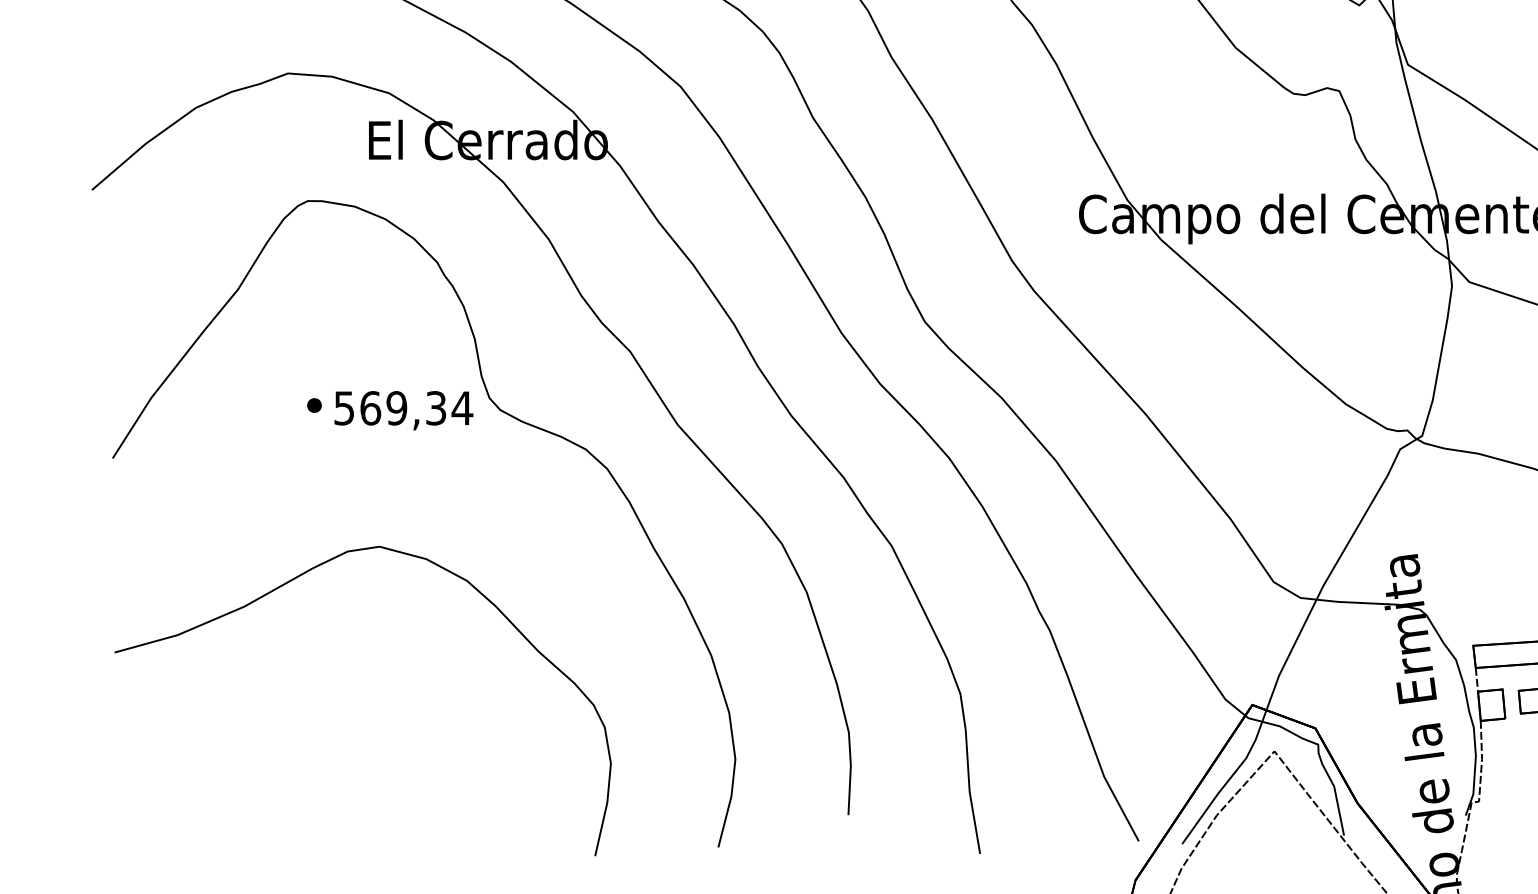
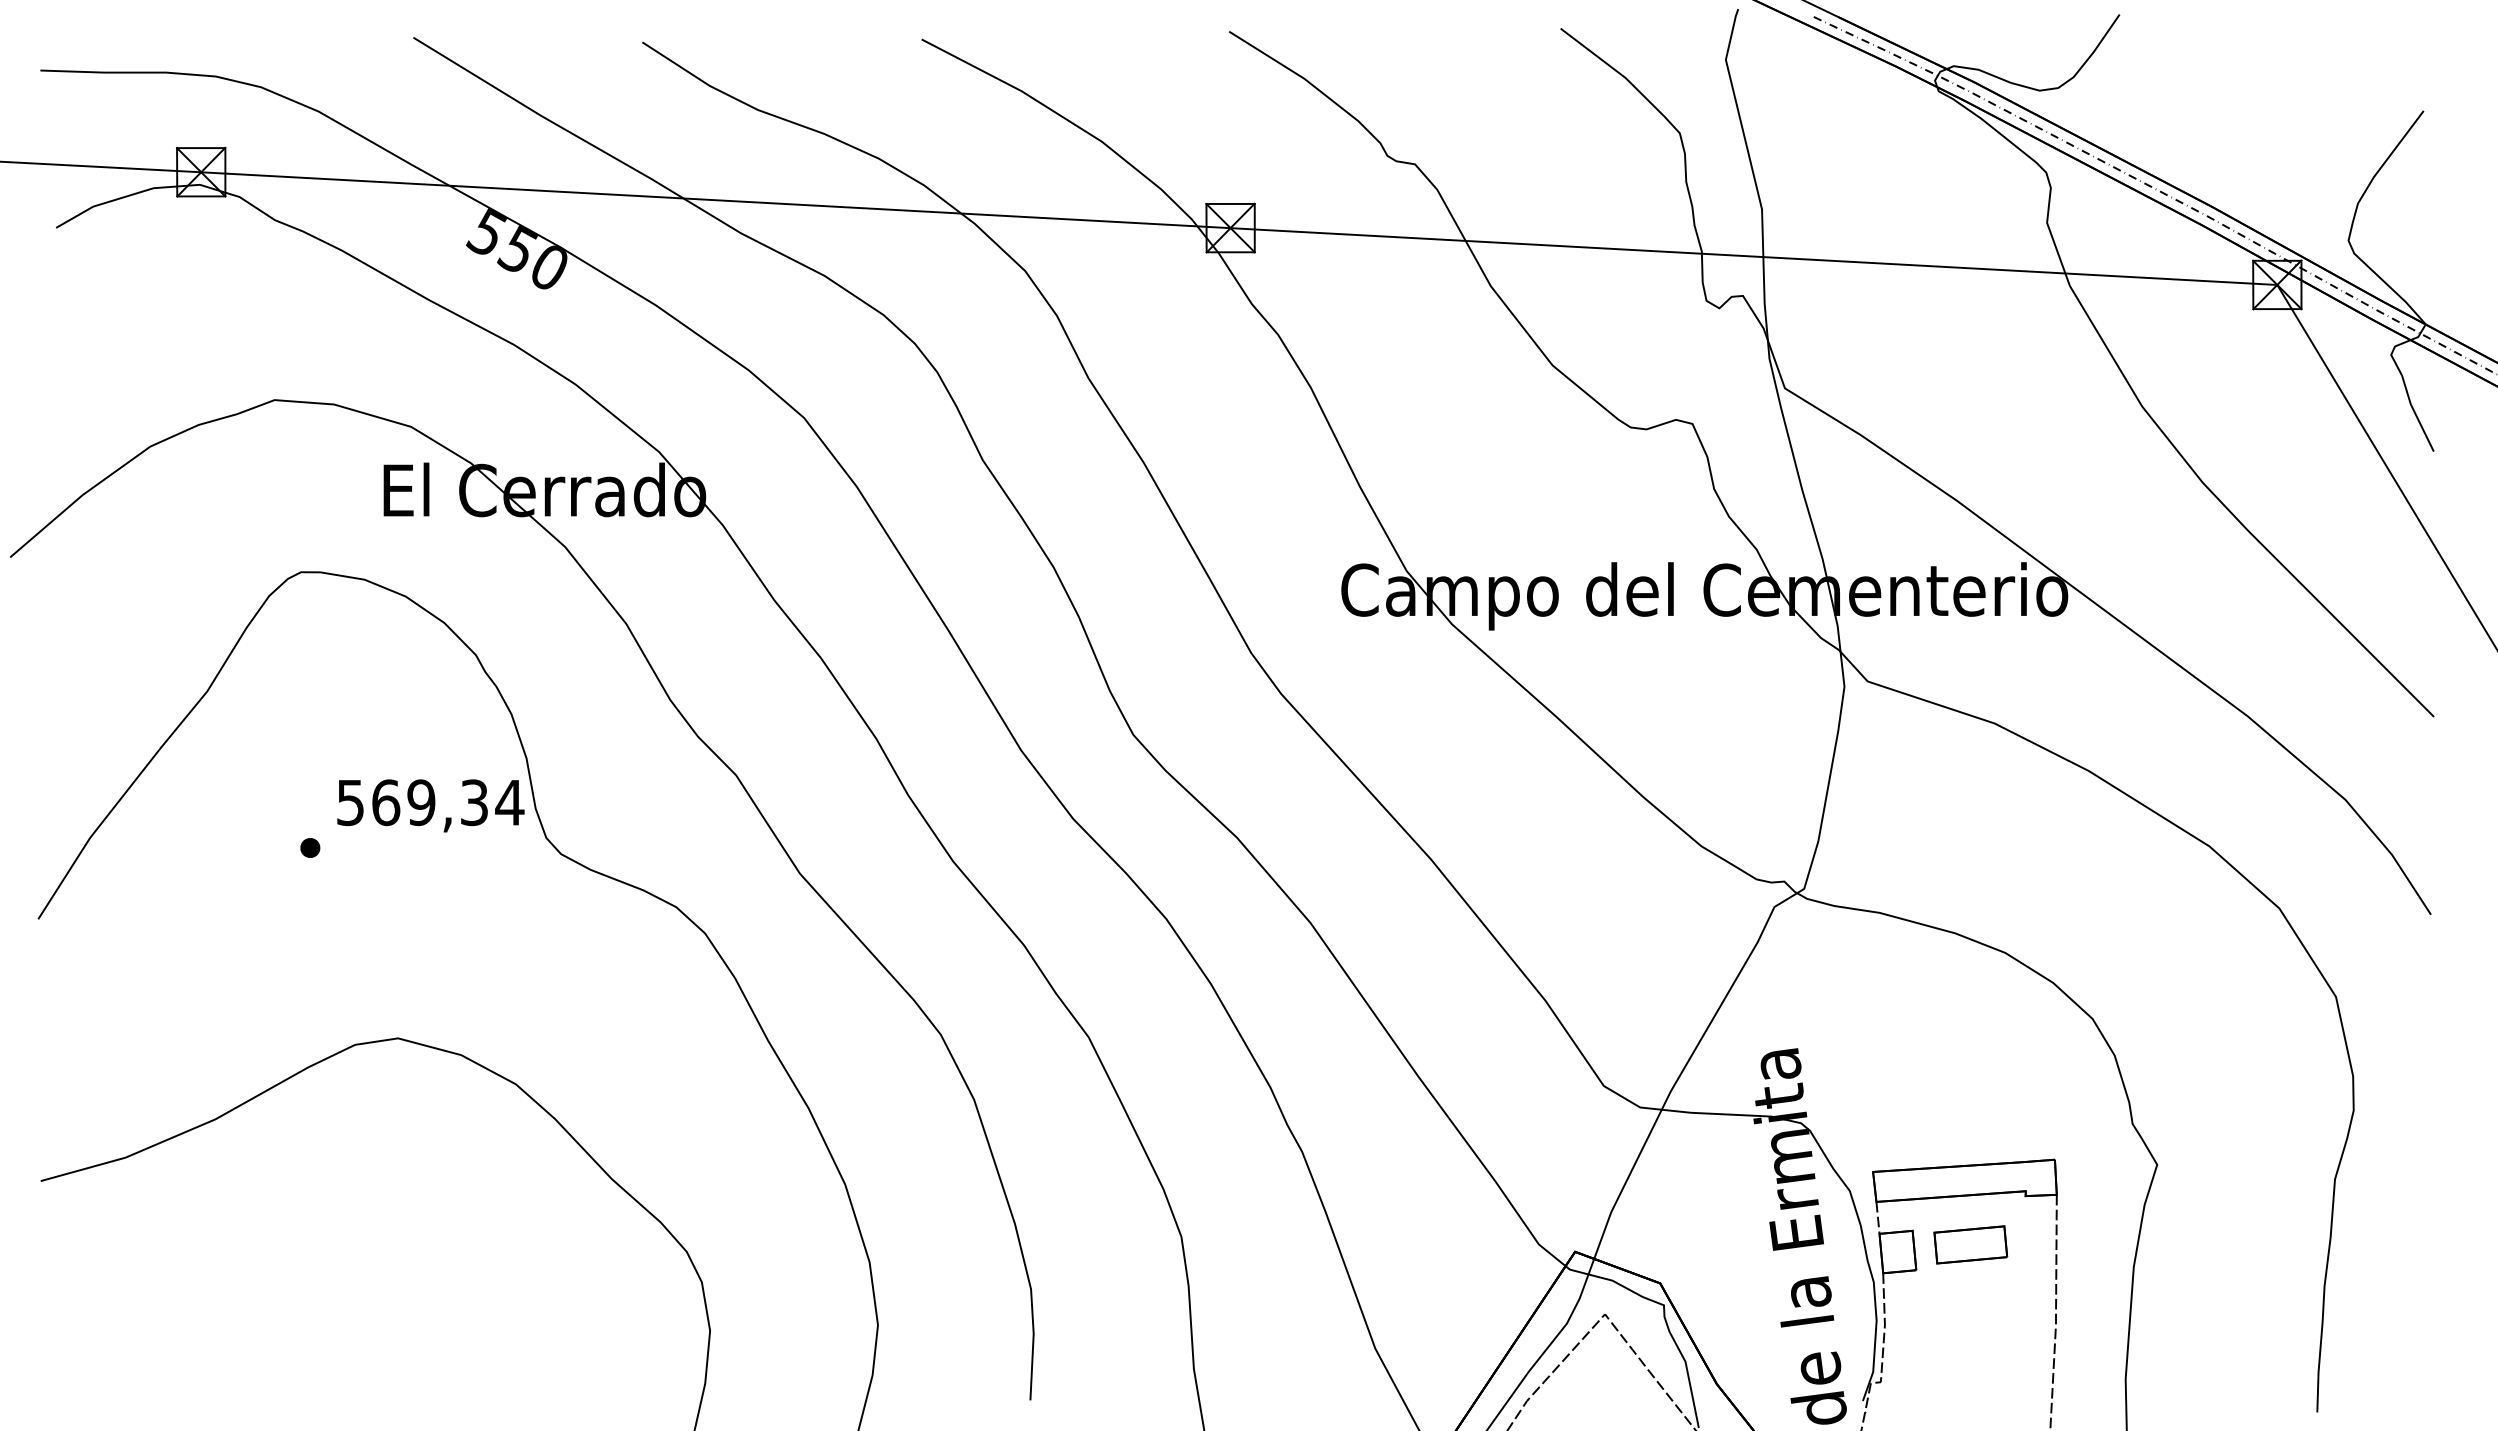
text: (403, 410) -> (430, 805), moved

